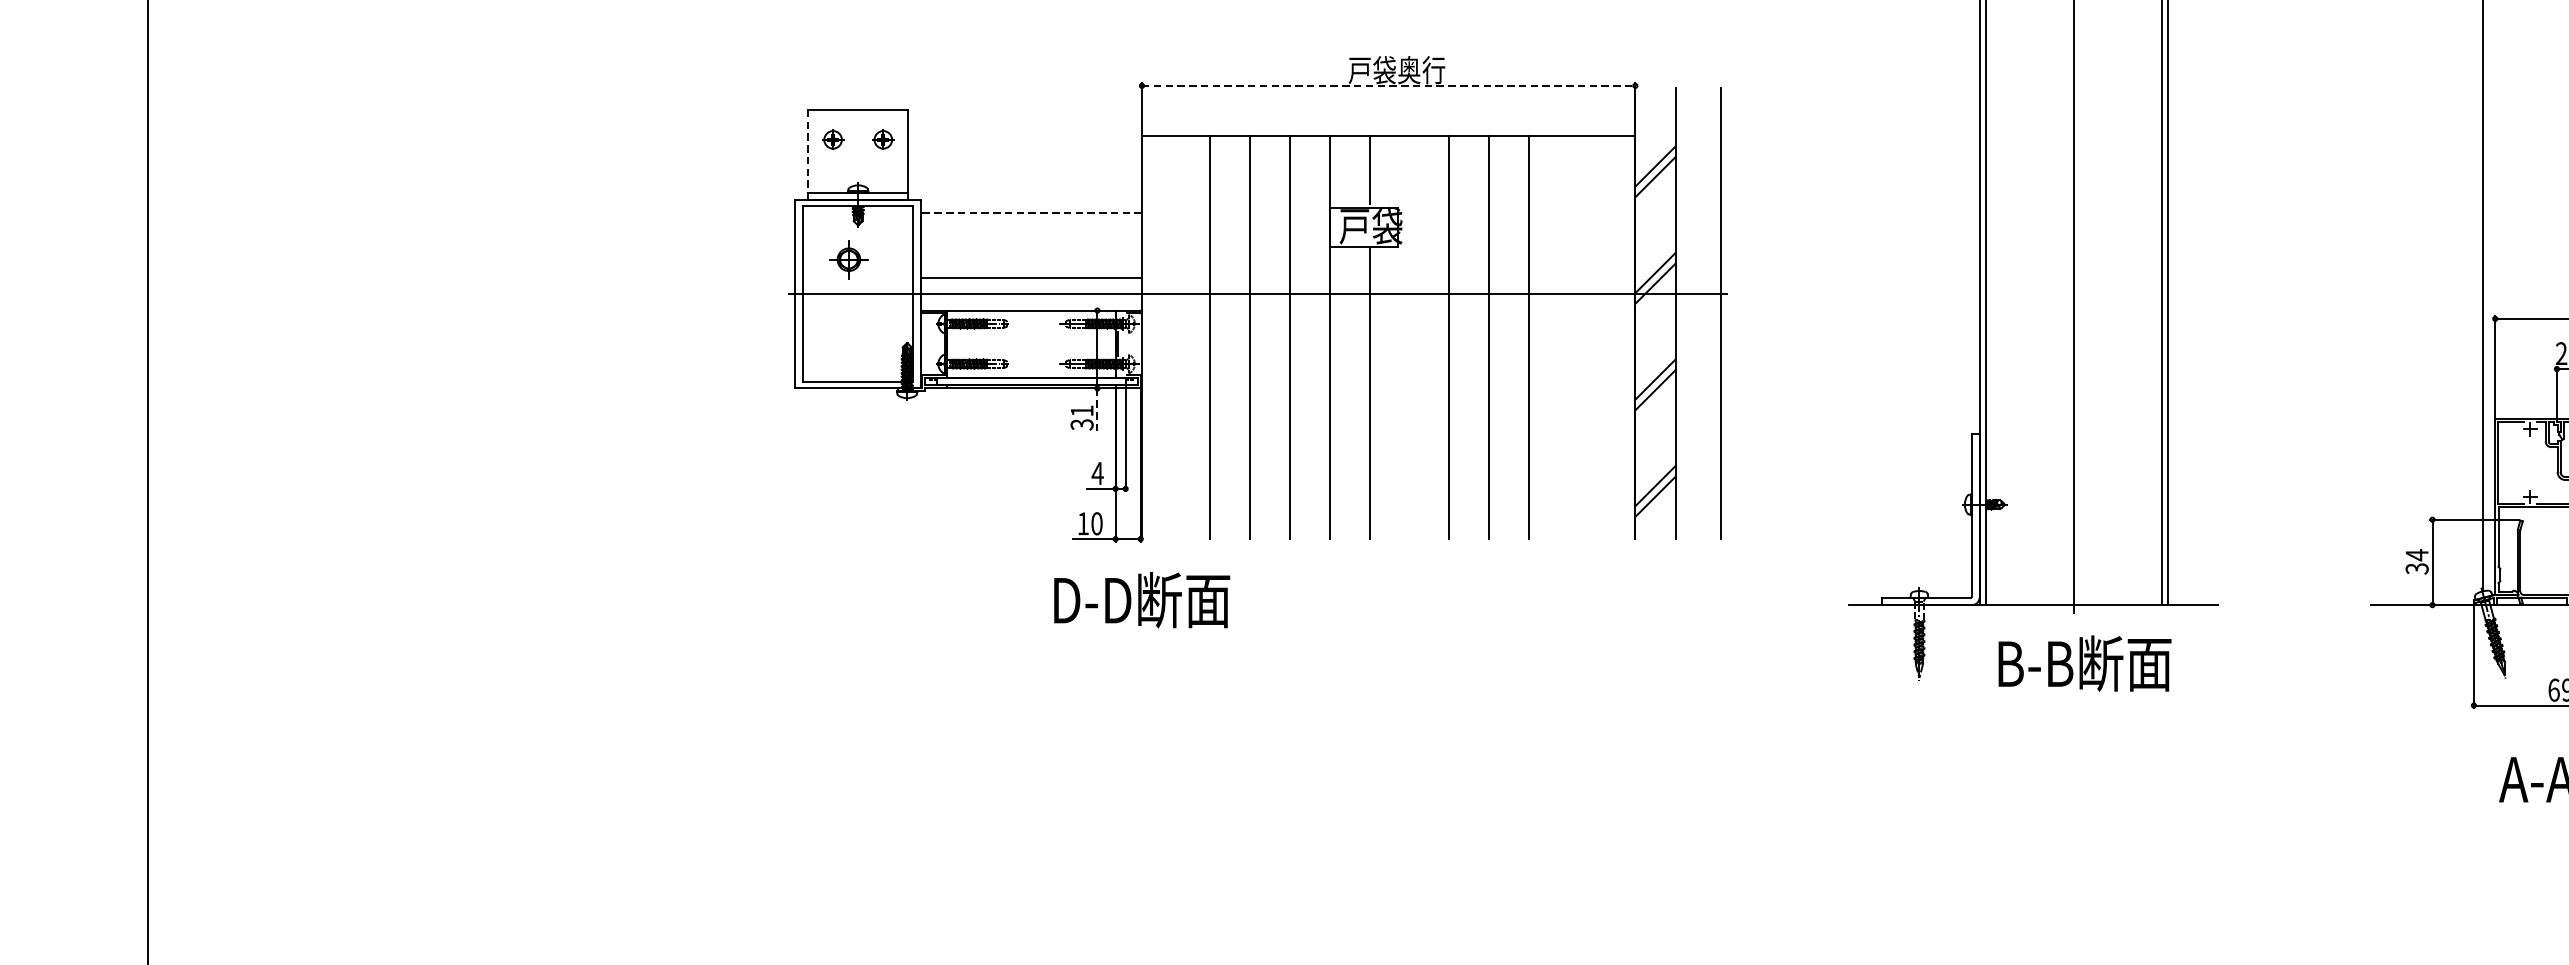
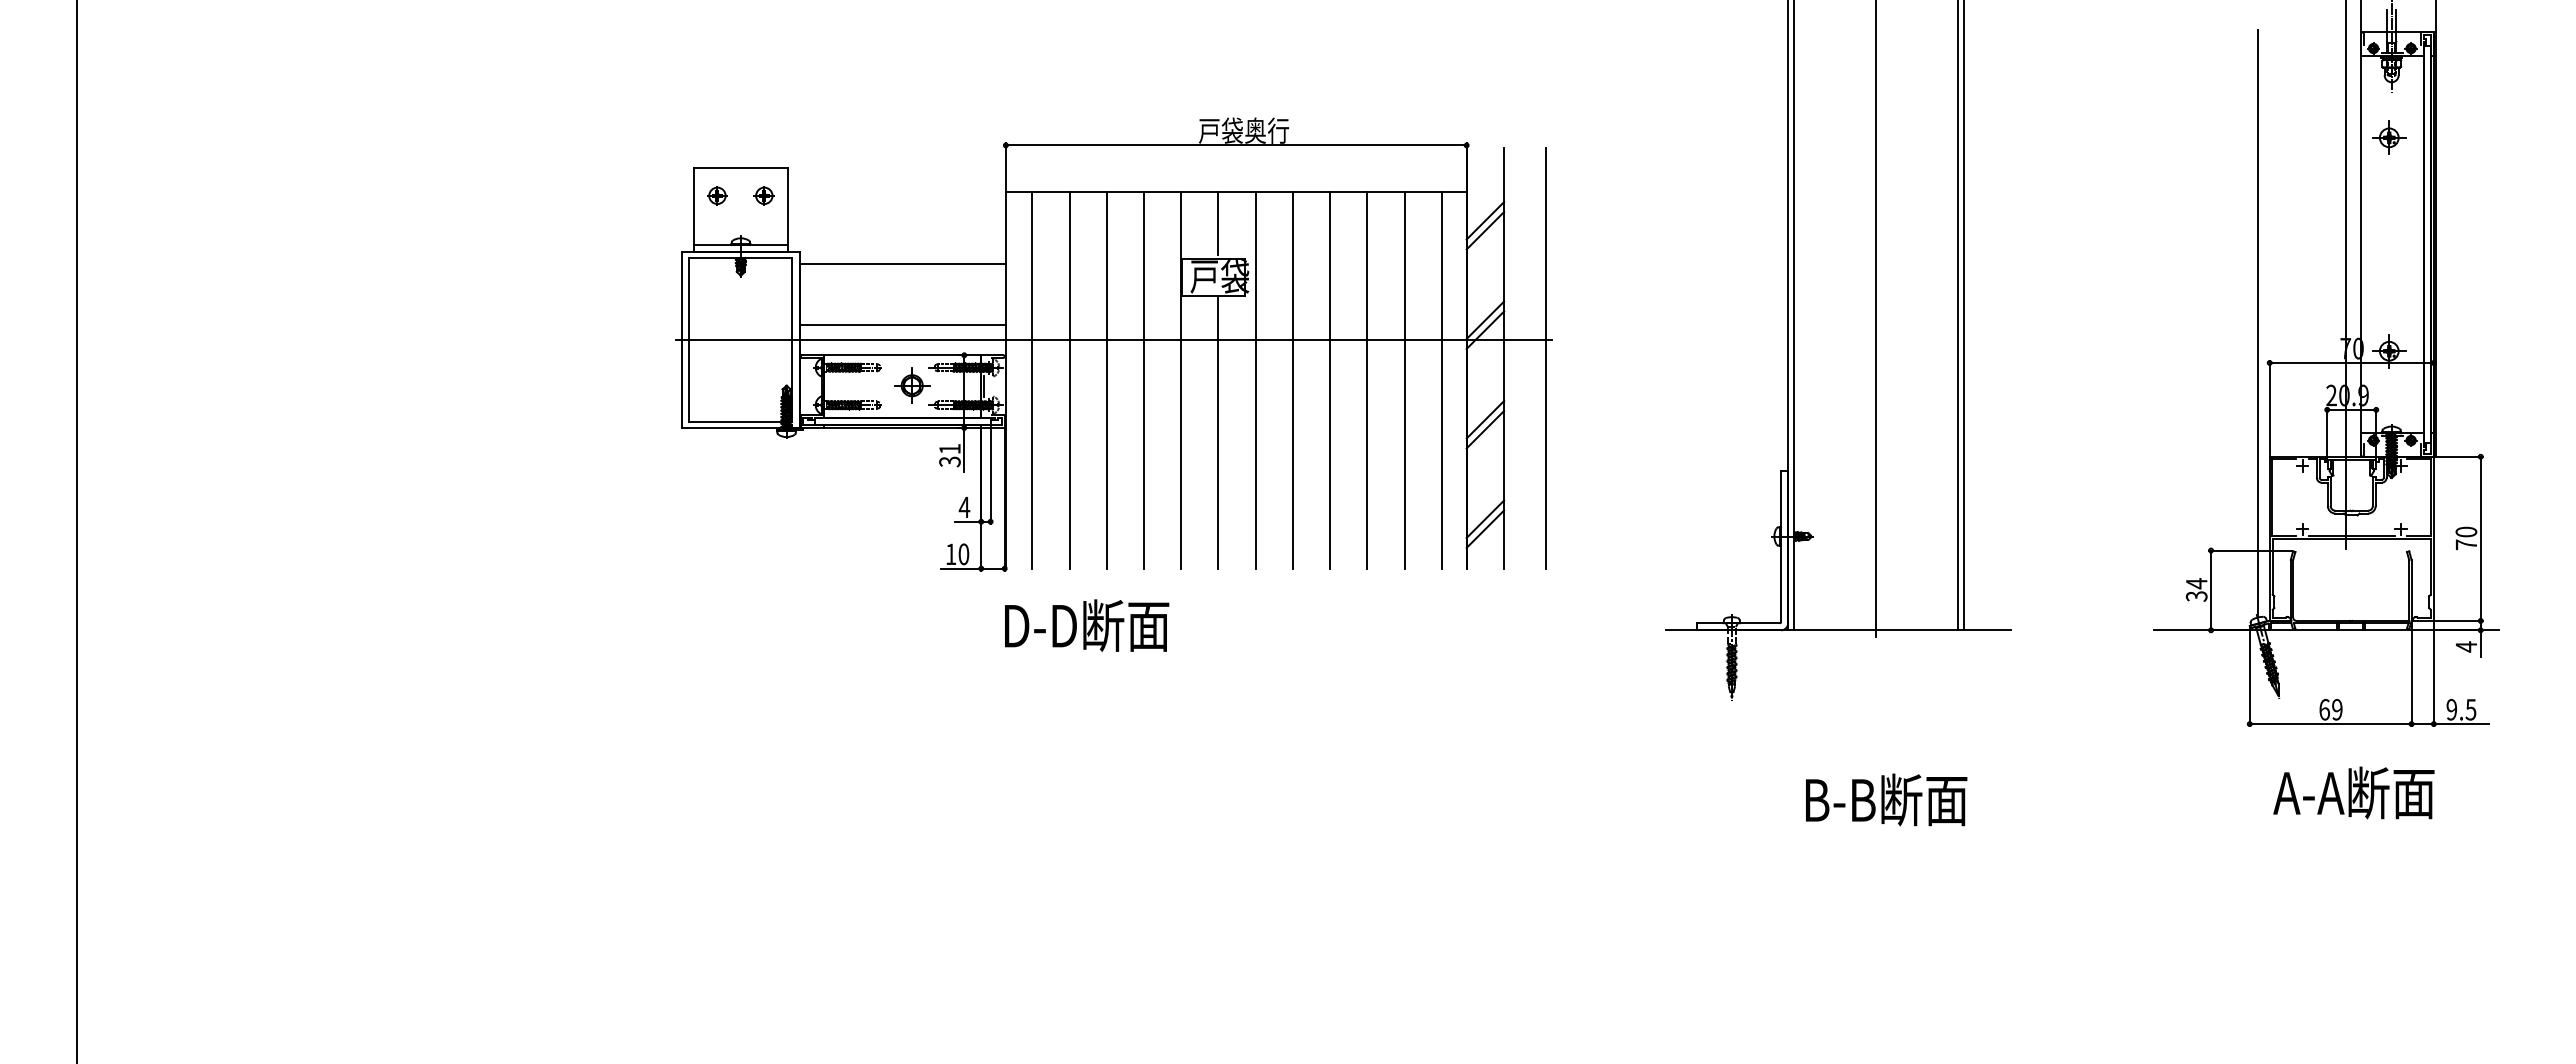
line: (1388, 85) -> (1236, 145), dashed -> solid
line: (808, 155) -> (694, 210), dashed -> solid
line: (1031, 212) -> (902, 263), dashed -> solid
part: (849, 259) -> (912, 385), moved
line: (1170, 337) -> (1032, 380), added
line: (1409, 337) -> (1255, 380), added
line: (1568, 337) -> (1404, 380), added
line: (1608, 337) -> (1441, 380), added
line: (1097, 411) -> (964, 449), dashed -> solid
text: (1142, 599) -> (1087, 625), moved
text: (2084, 663) -> (1886, 799), moved

